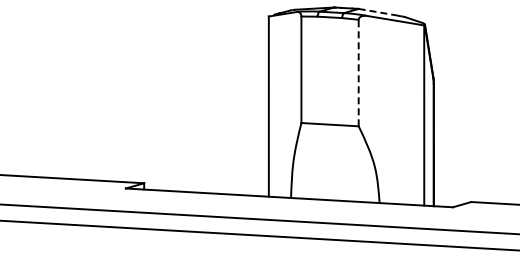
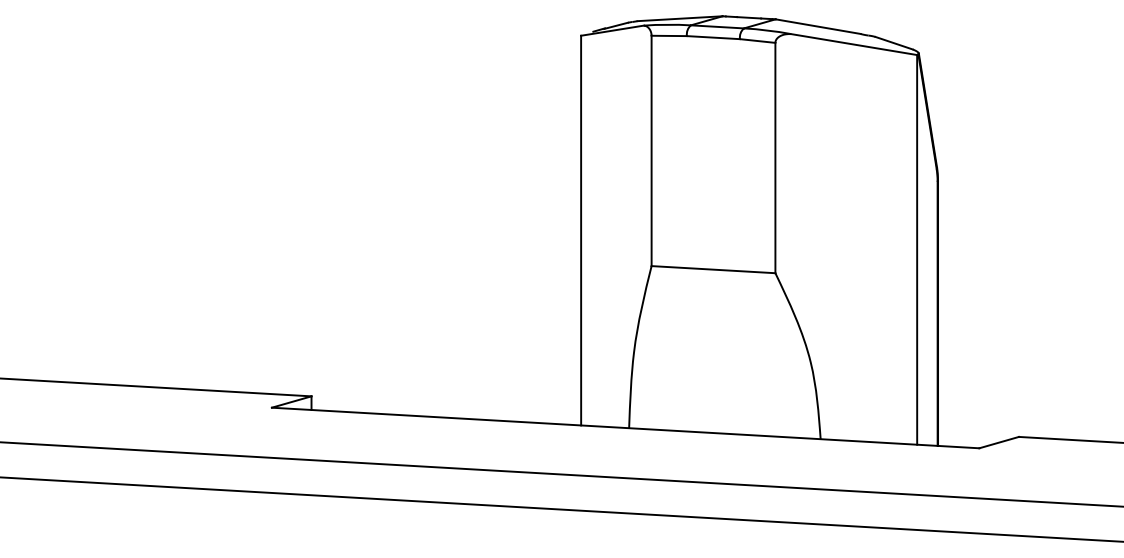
line: (378, 12) -> (818, 27), dashed -> solid
line: (358, 72) -> (775, 156), dashed -> solid

